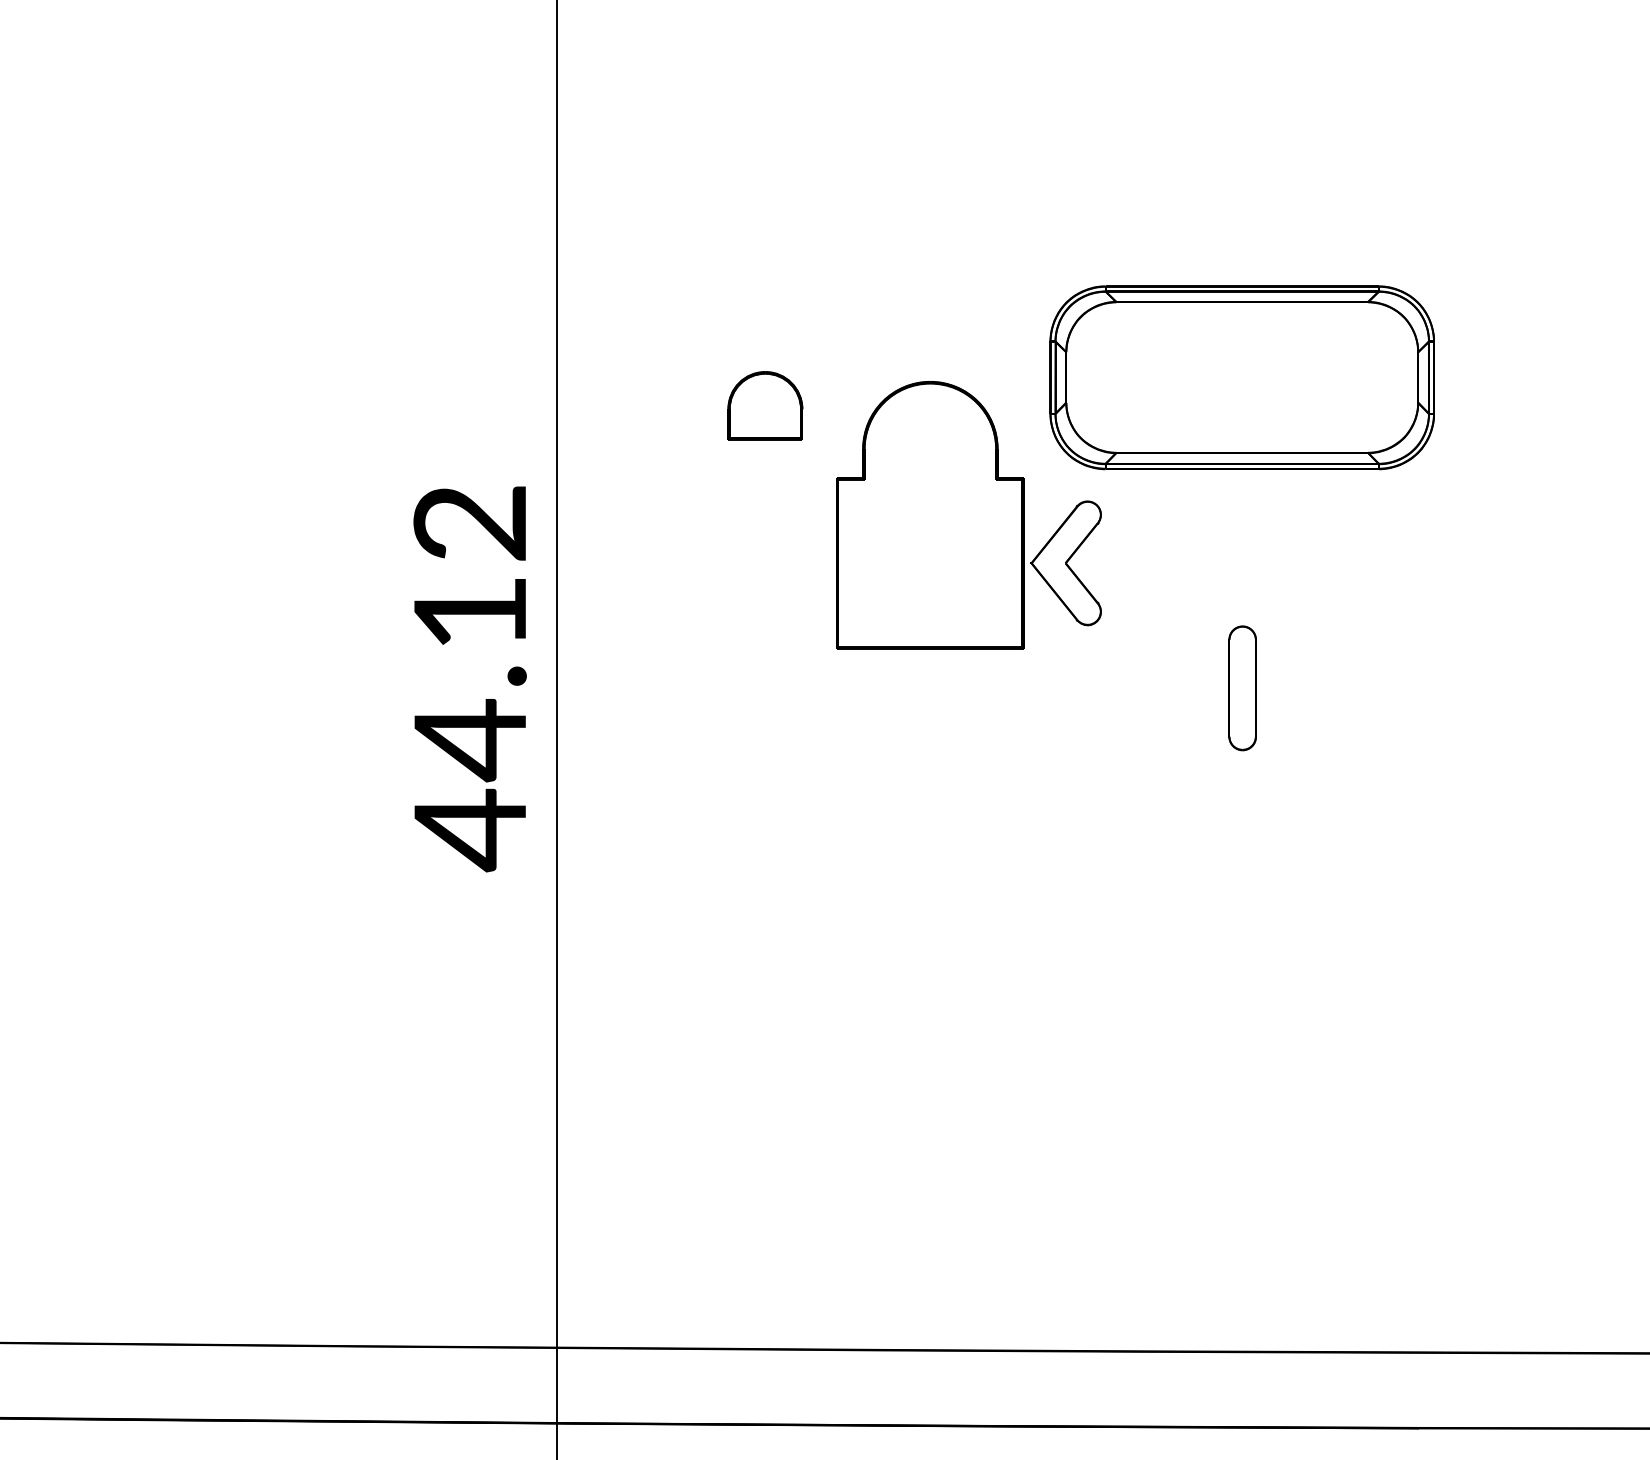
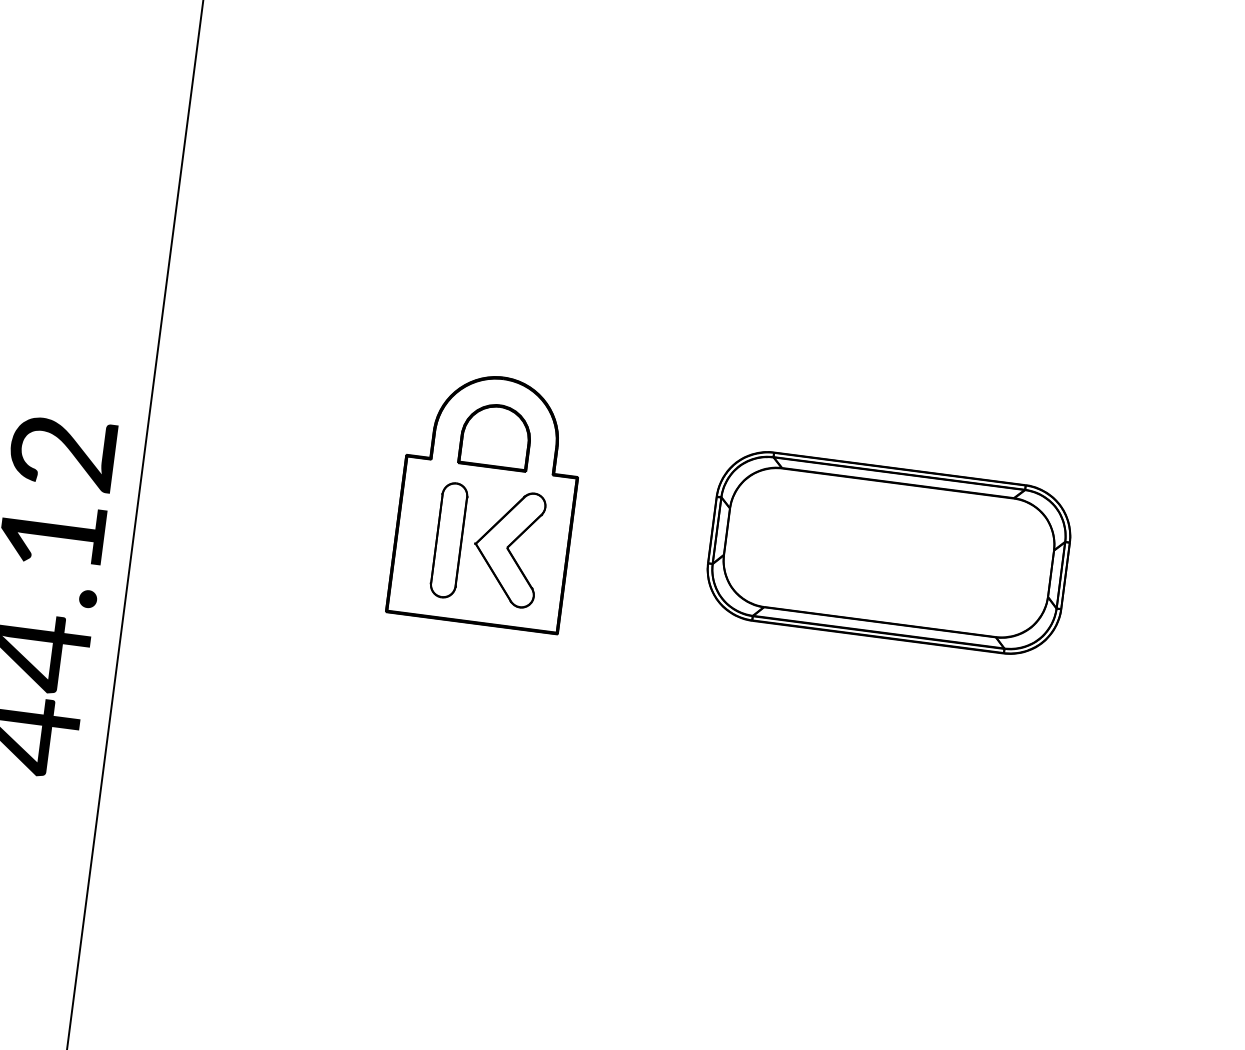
part: (1241, 377) -> (888, 552), moved
part: (765, 405) -> (496, 436), moved
part: (1065, 563) -> (506, 548), moved
part: (1242, 688) -> (448, 540), moved

